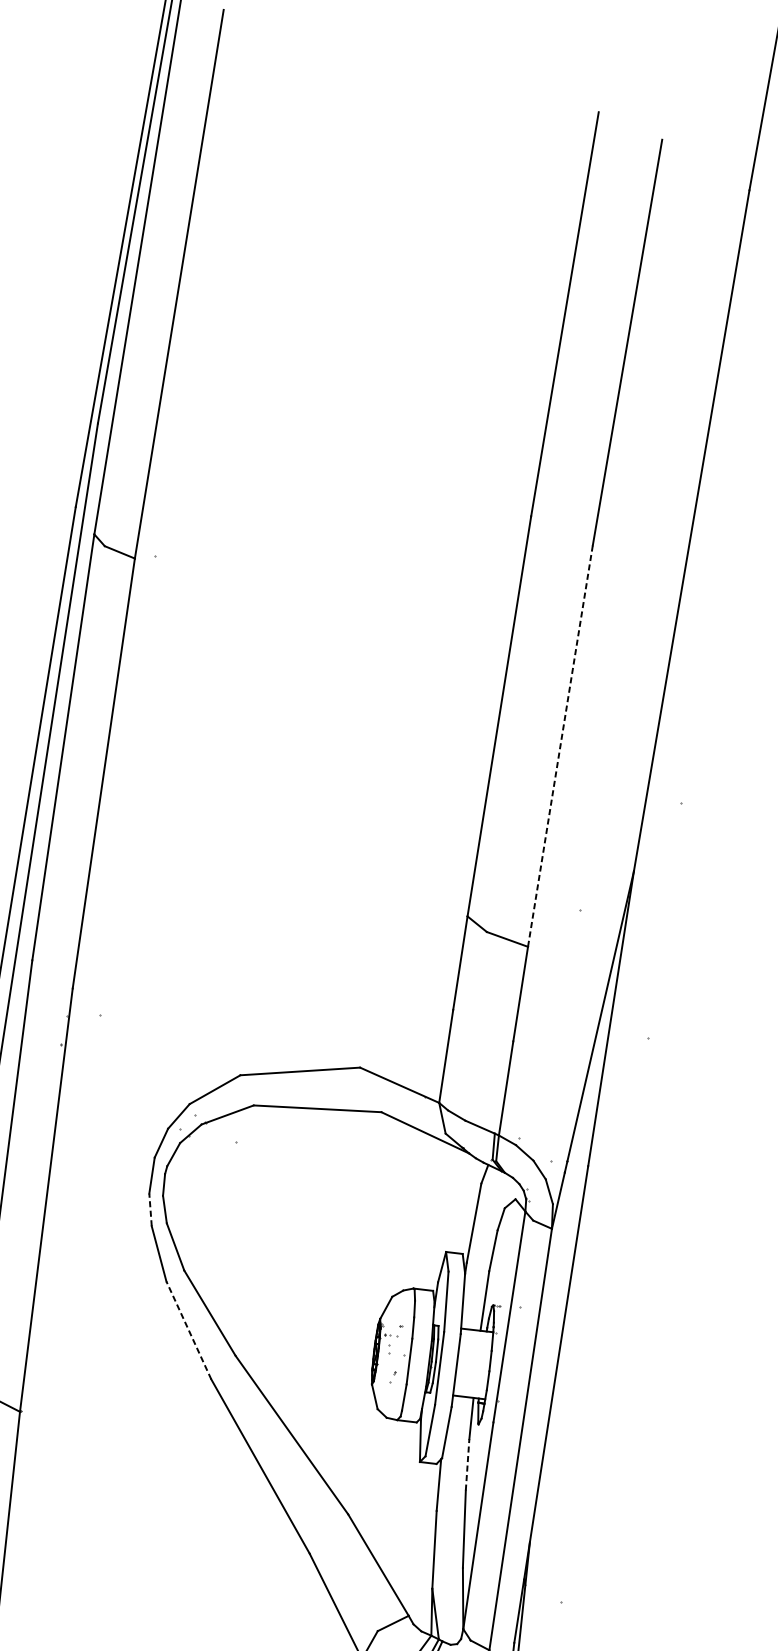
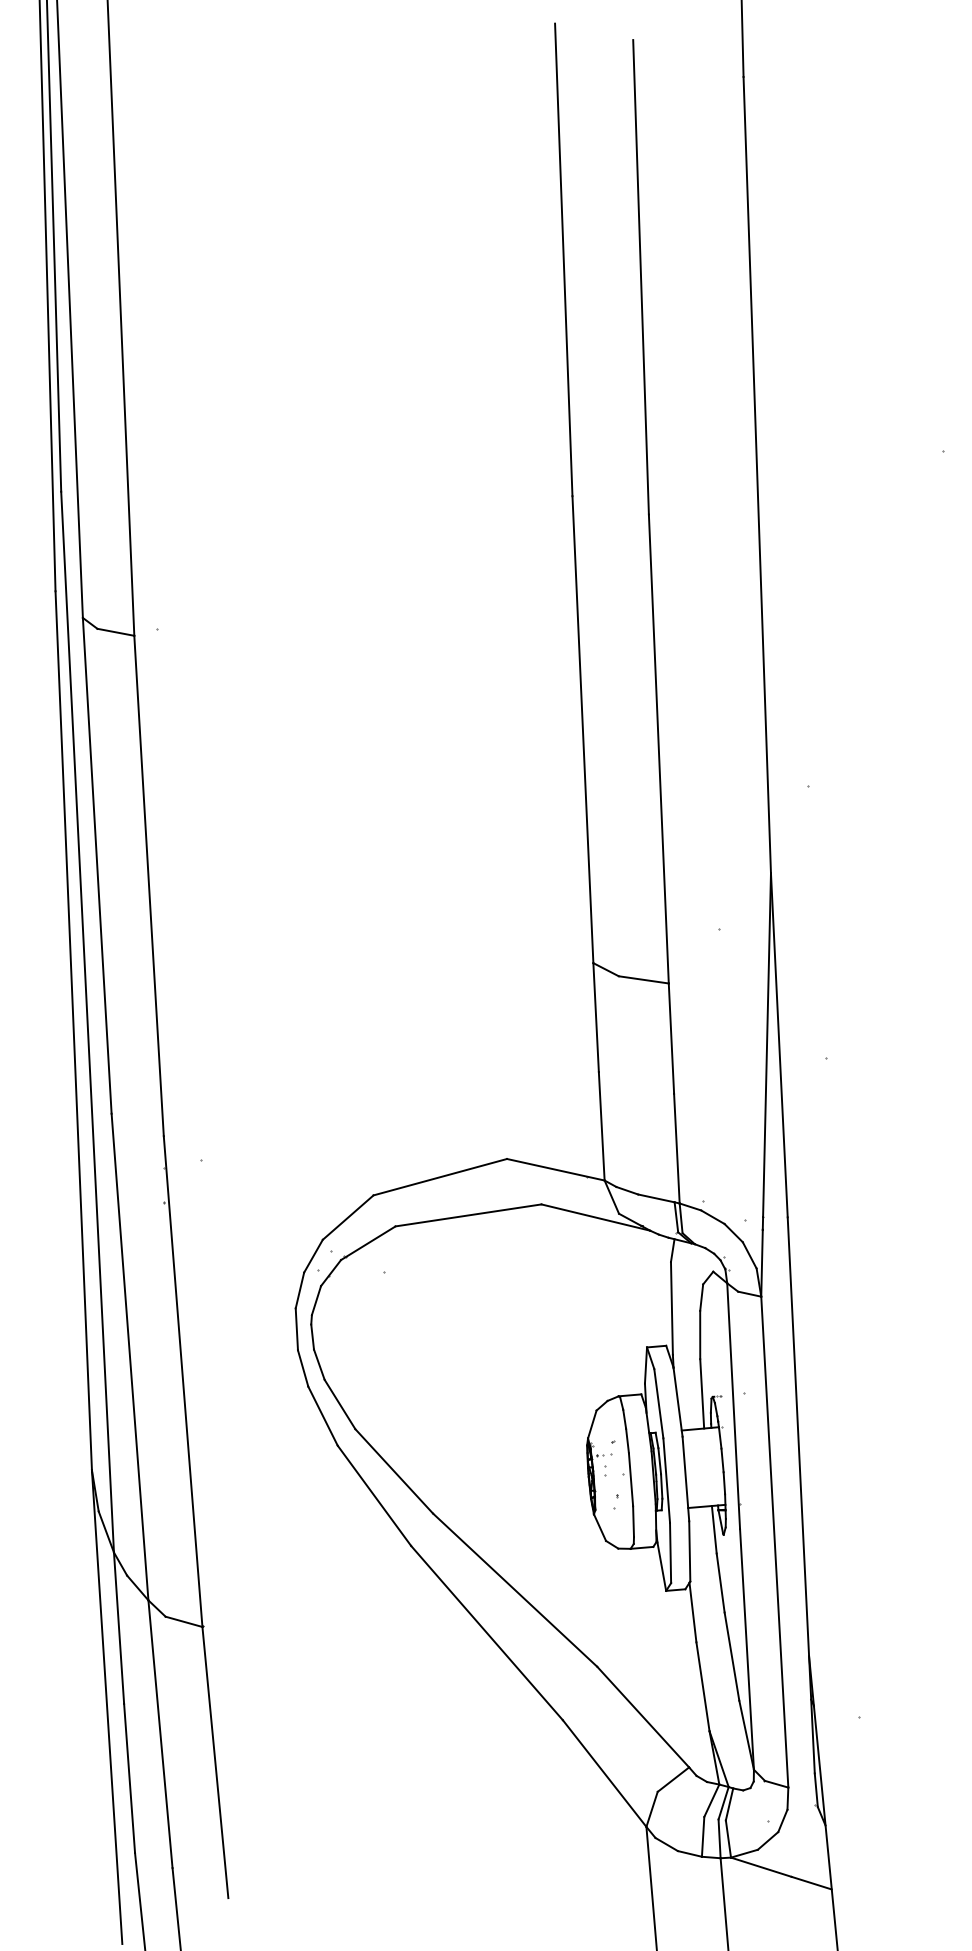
line: (560, 746) -> (658, 749), dashed -> solid
line: (150, 1210) -> (303, 1368), dashed -> solid
line: (188, 1330) -> (374, 1495), dashed -> solid
line: (467, 1465) -> (720, 1583), dashed -> solid

